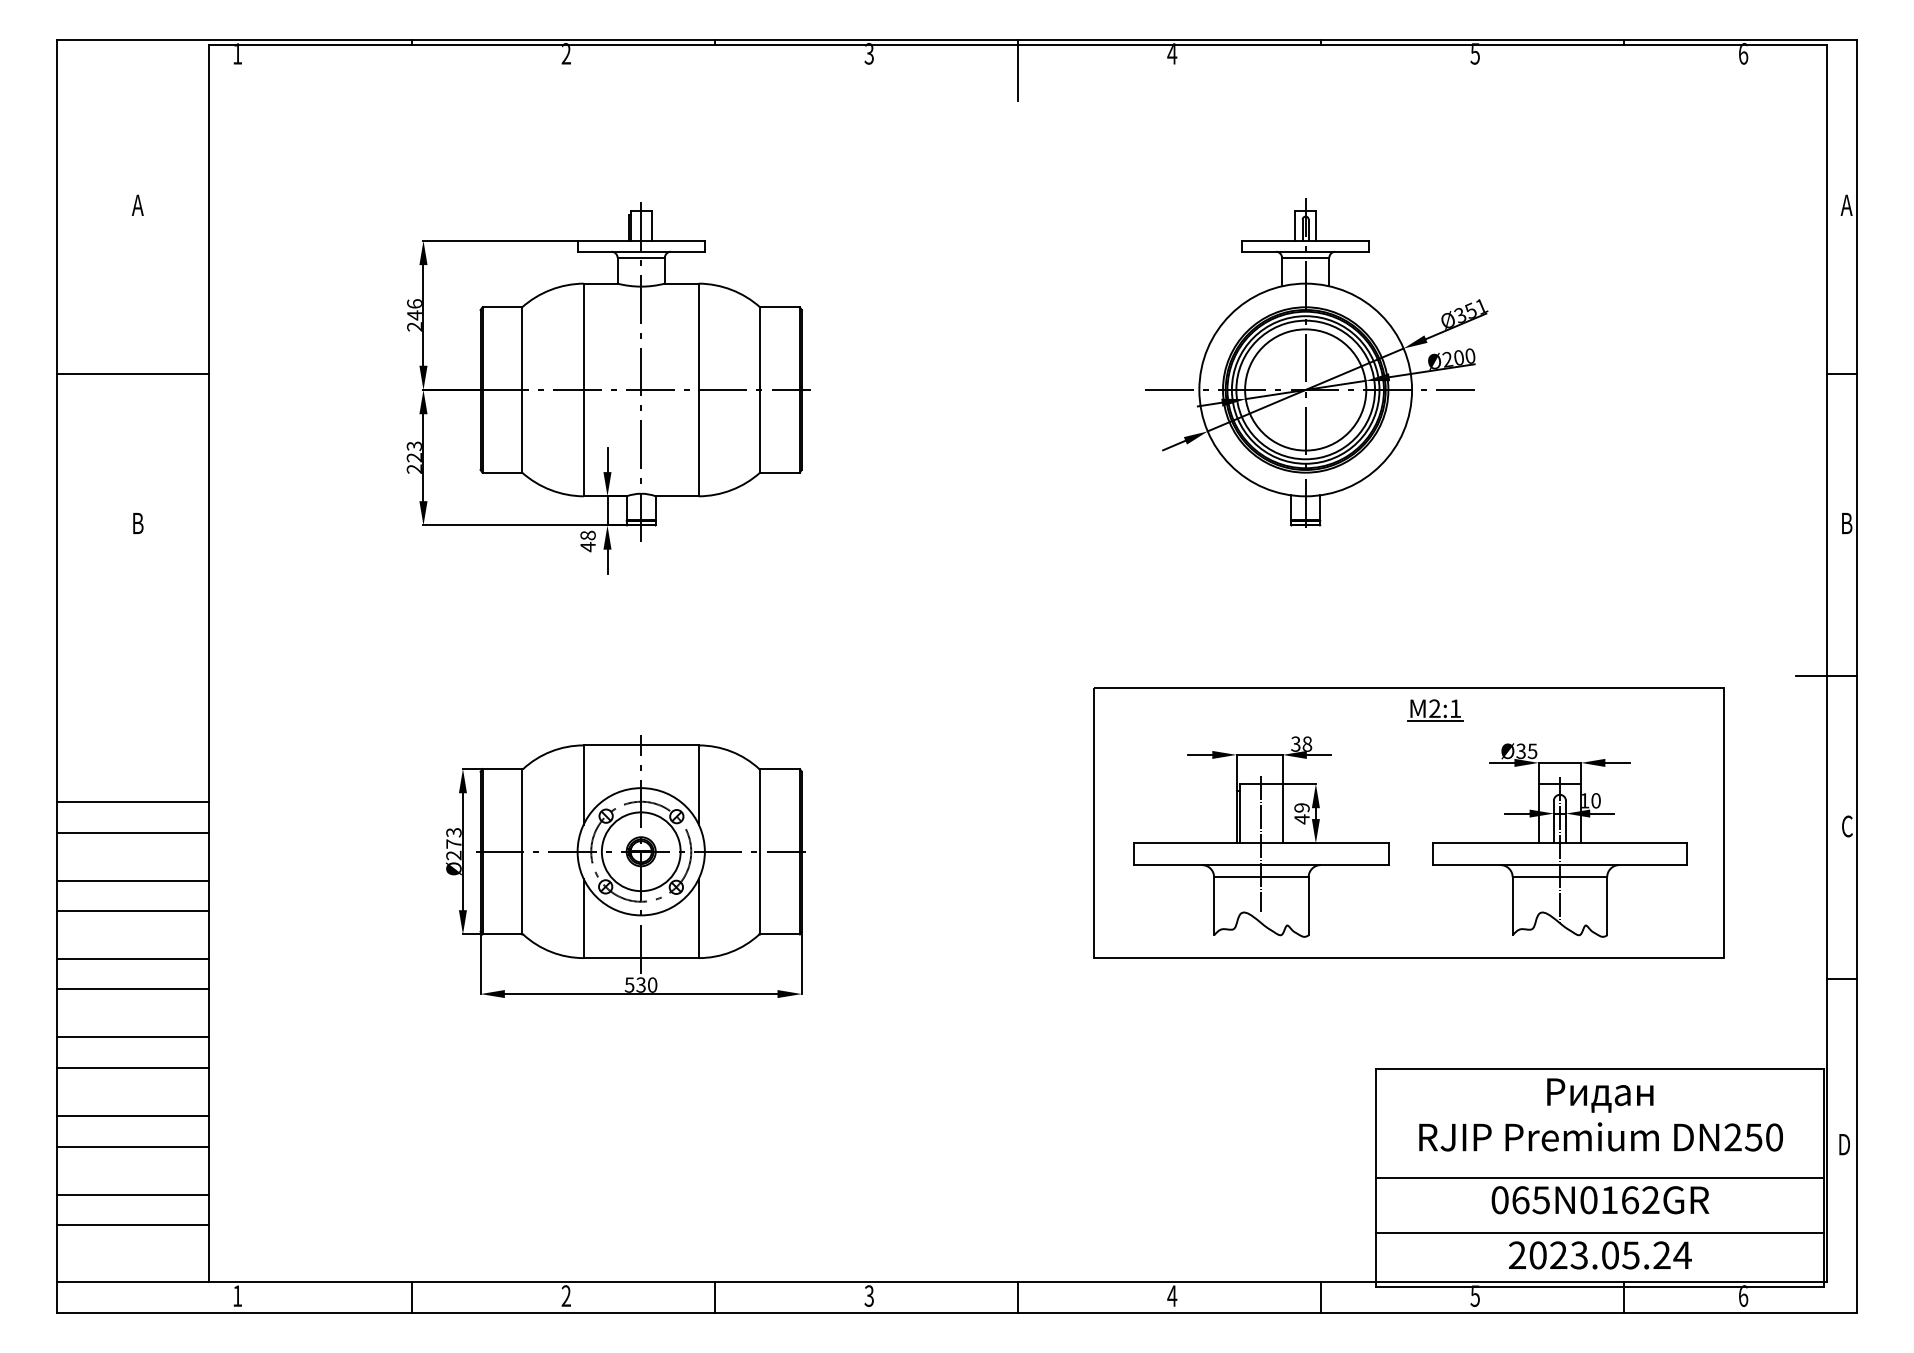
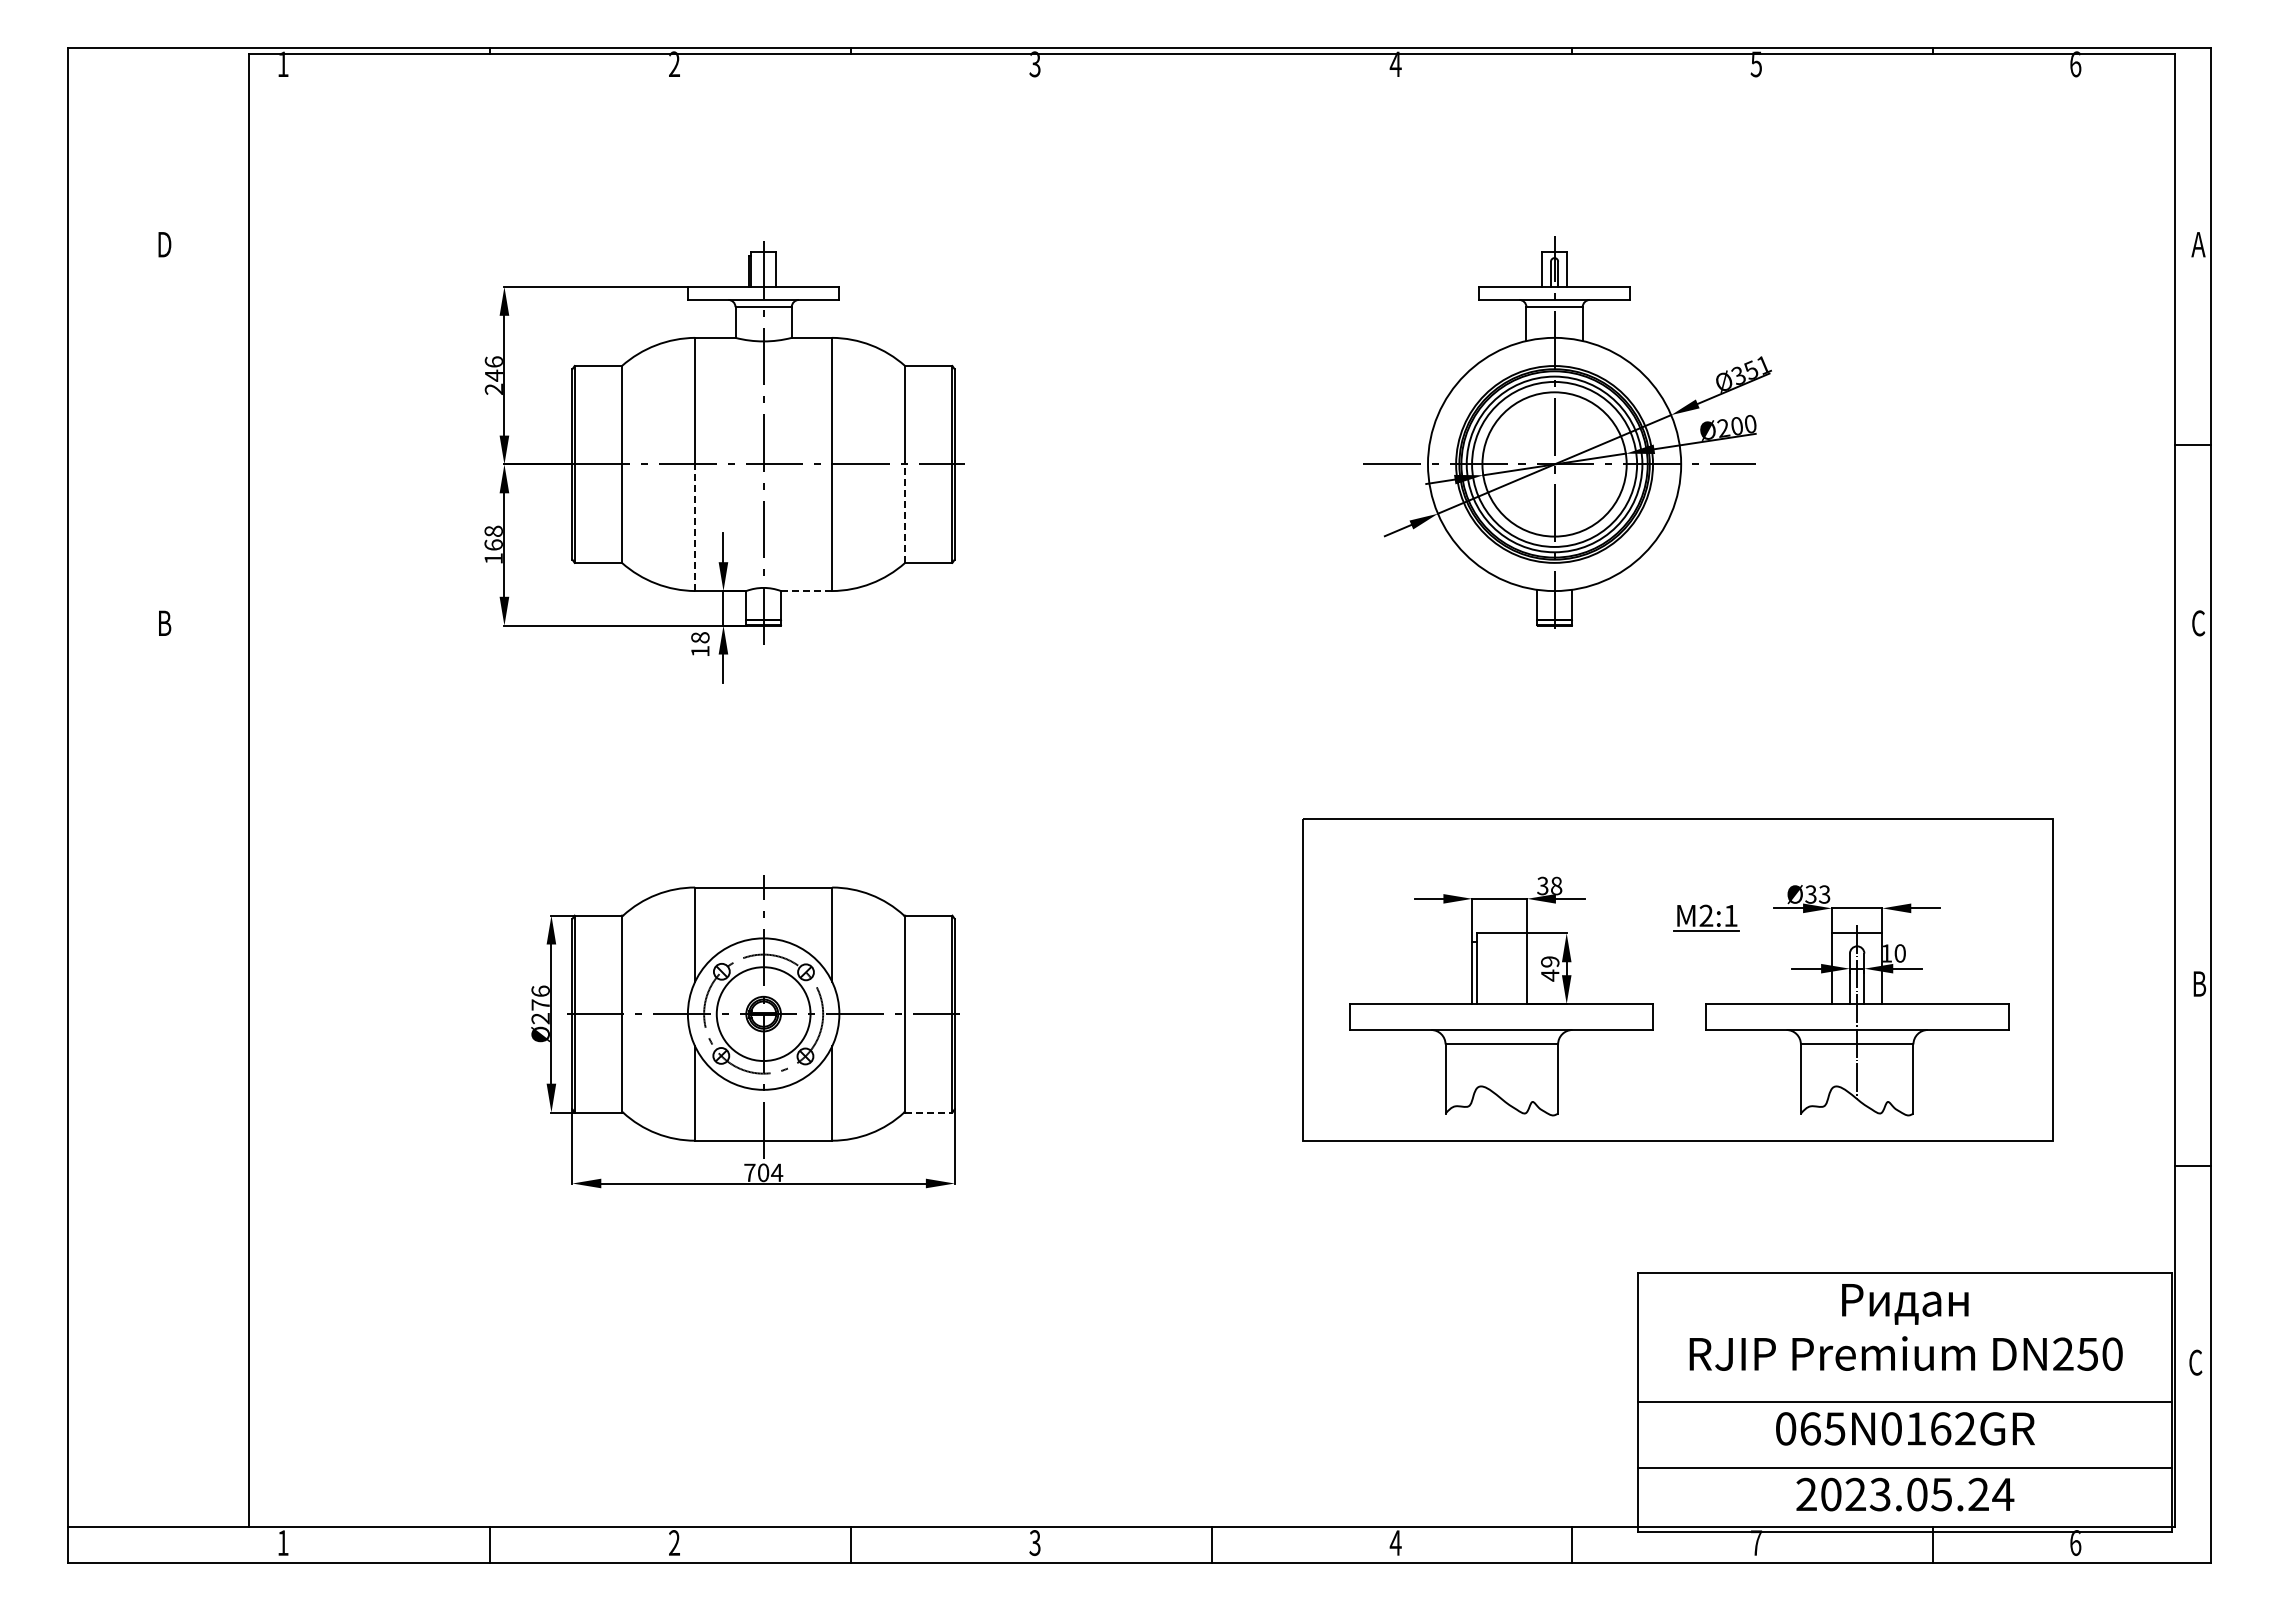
line: (1017, 70) -> (1211, 84), removed
text: (137, 205) -> (164, 244), A -> D
line: (132, 373) -> (158, 444), removed
line: (760, 429) -> (905, 511), solid -> dashed
line: (583, 442) -> (695, 527), solid -> dashed
text: (414, 457) -> (493, 544), 223 -> 168
line: (677, 496) -> (806, 591), solid -> dashed
text: (1846, 523) -> (2198, 623), B -> C
text: (588, 547) -> (700, 651), 48 -> 18
line: (1826, 676) -> (2174, 805), removed
part: (1435, 710) -> (1706, 917), moved
text: (1532, 751) -> (1824, 894), Ø35 -> Ø33
line: (132, 802) -> (158, 955), removed
text: (1847, 826) -> (2199, 984), C -> B
line: (132, 832) -> (158, 991), removed
text: (453, 832) -> (540, 991), Ø273 -> Ø276
line: (1261, 843) -> (1501, 1004), removed
line: (132, 881) -> (158, 1049), removed
line: (132, 911) -> (158, 1085), removed
line: (779, 934) -> (928, 1112), solid -> dashed
line: (132, 958) -> (158, 1141), removed
text: (641, 984) -> (763, 1172), 530 -> 704
line: (132, 989) -> (158, 1177), removed
line: (132, 1037) -> (158, 1235), removed
line: (132, 1067) -> (158, 1271), removed
line: (132, 1115) -> (158, 1328), removed
text: (1844, 1144) -> (2195, 1362), D -> C
line: (132, 1146) -> (158, 1365), removed
line: (132, 1194) -> (158, 1422), removed
line: (132, 1225) -> (158, 1458), removed
text: (1474, 1295) -> (1755, 1542), 5 -> 7

